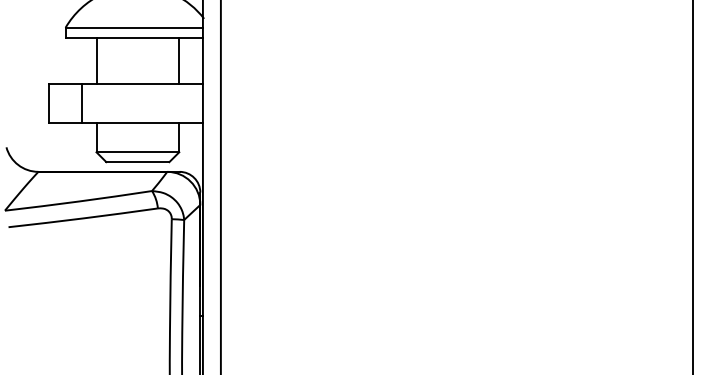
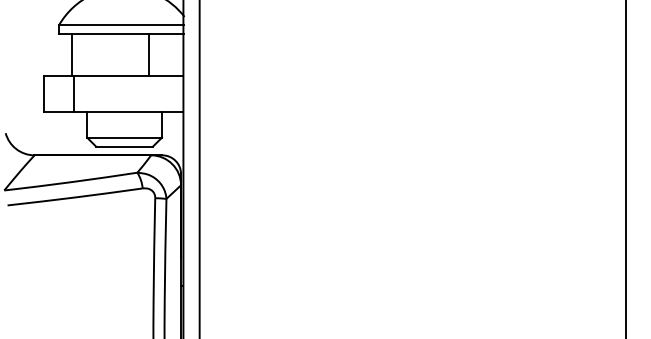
line: (96, 61) -> (71, 55), moved
line: (179, 61) -> (149, 55), moved

